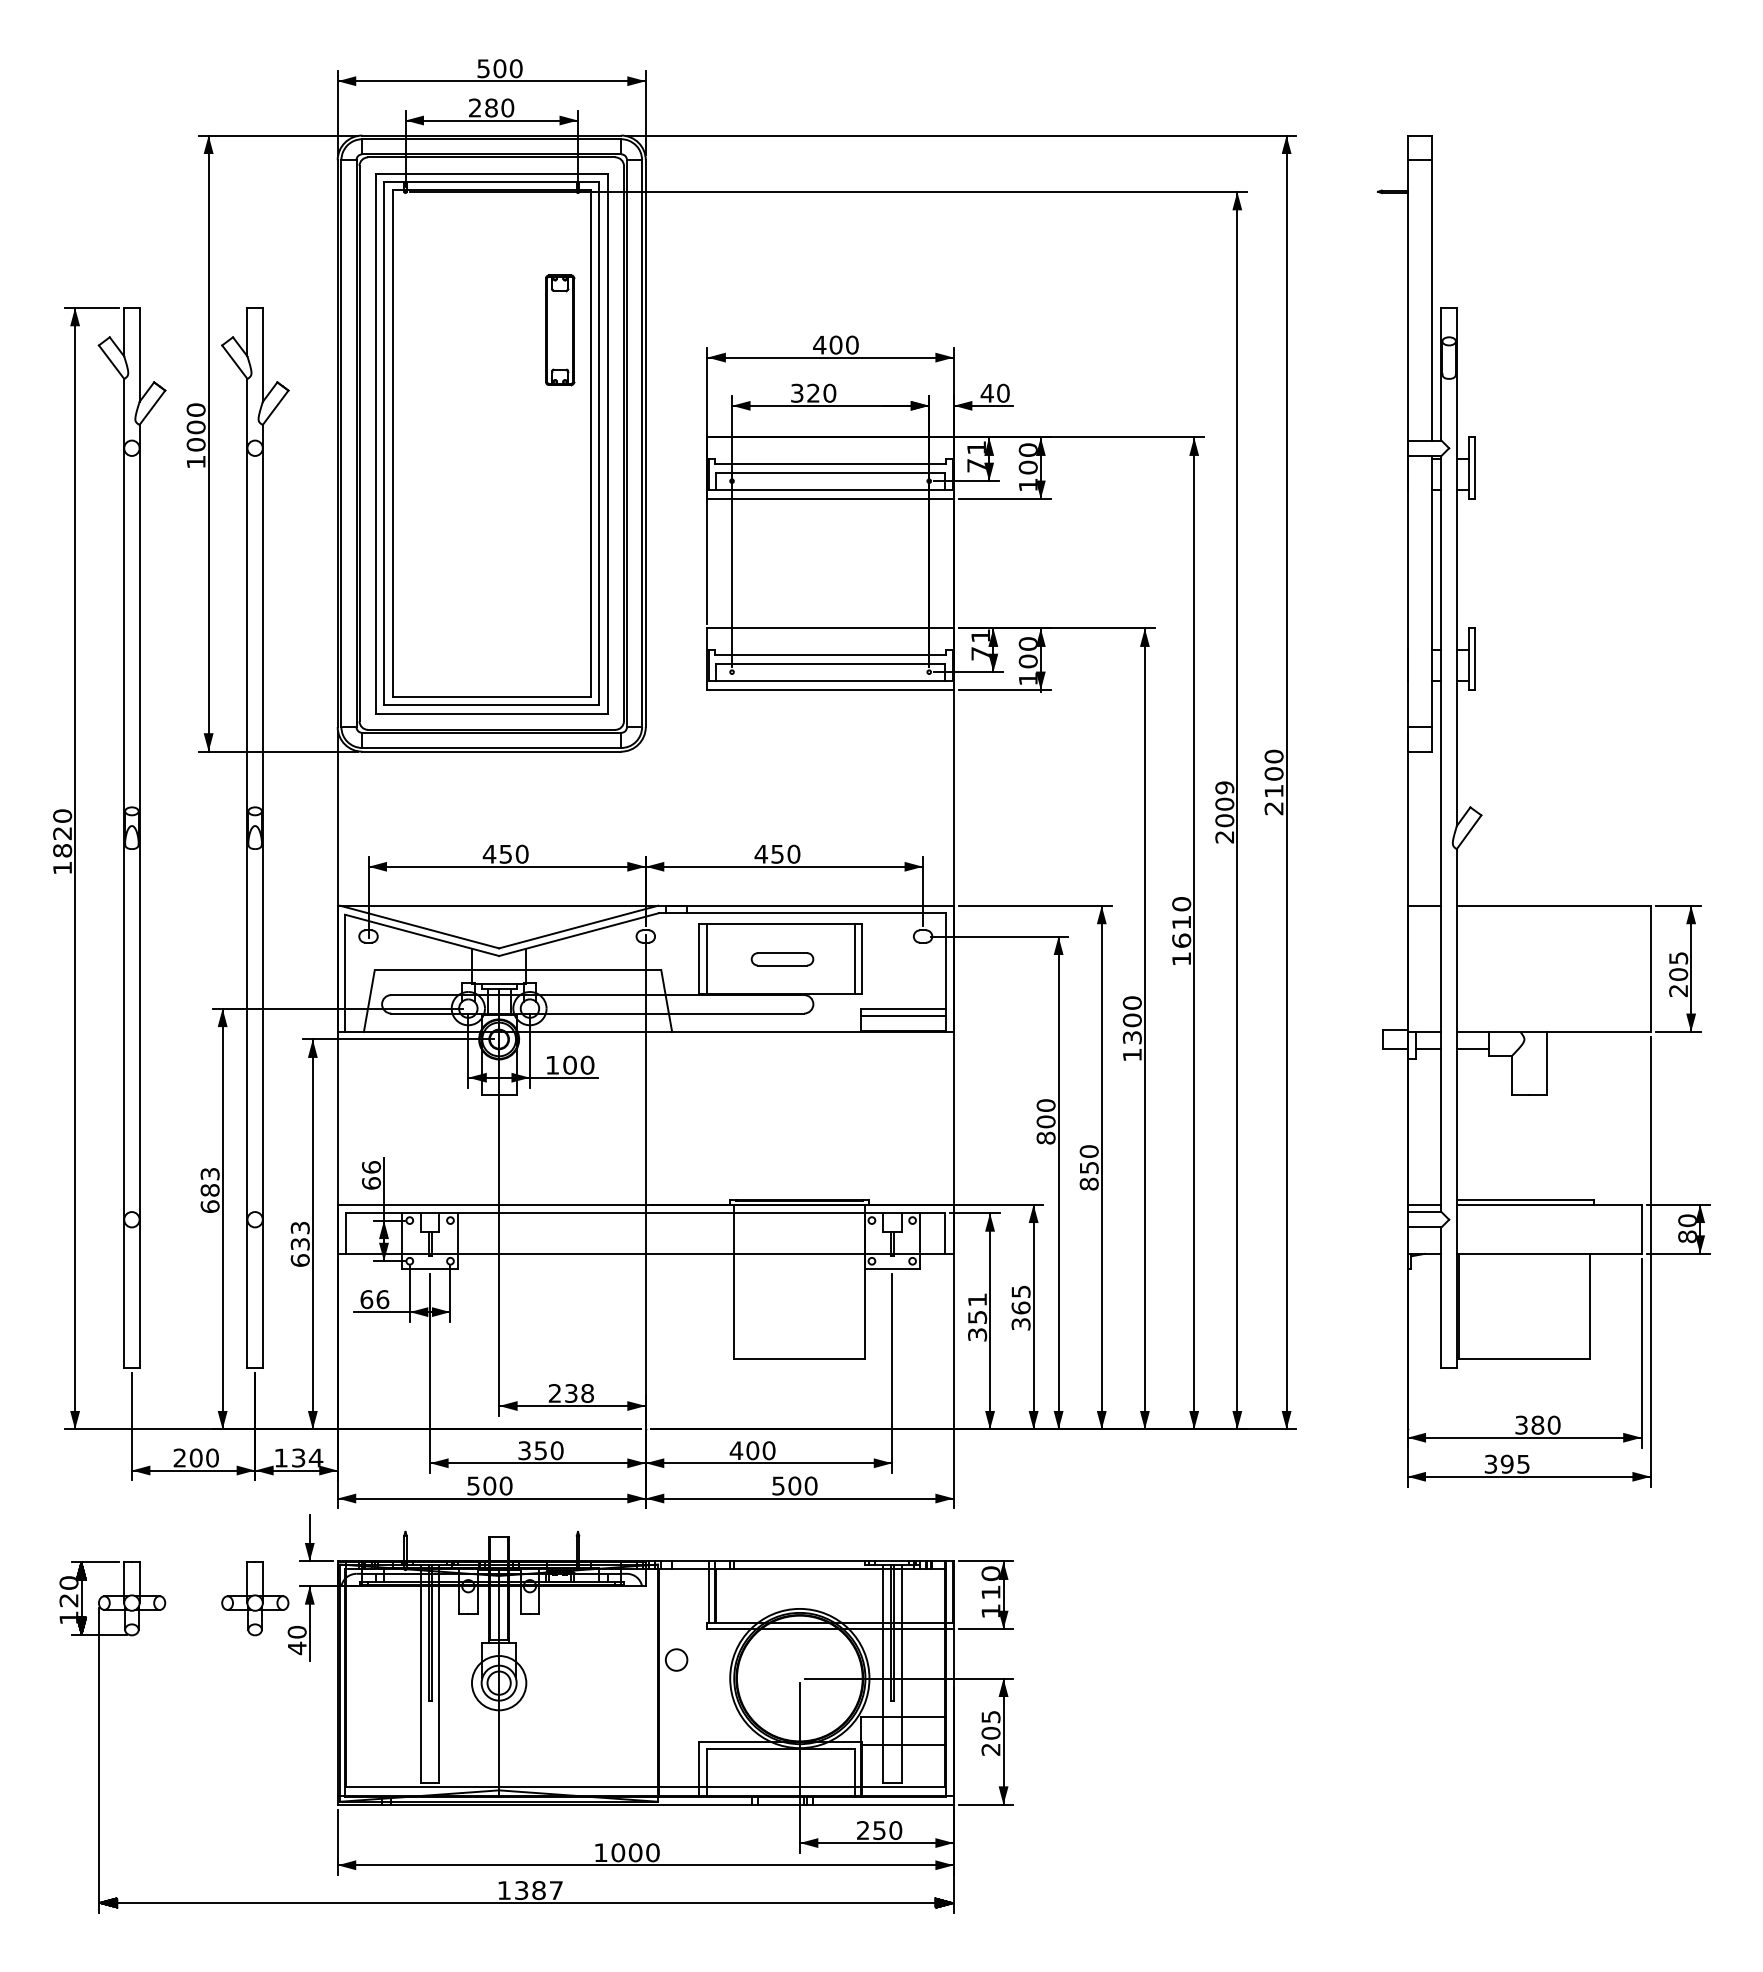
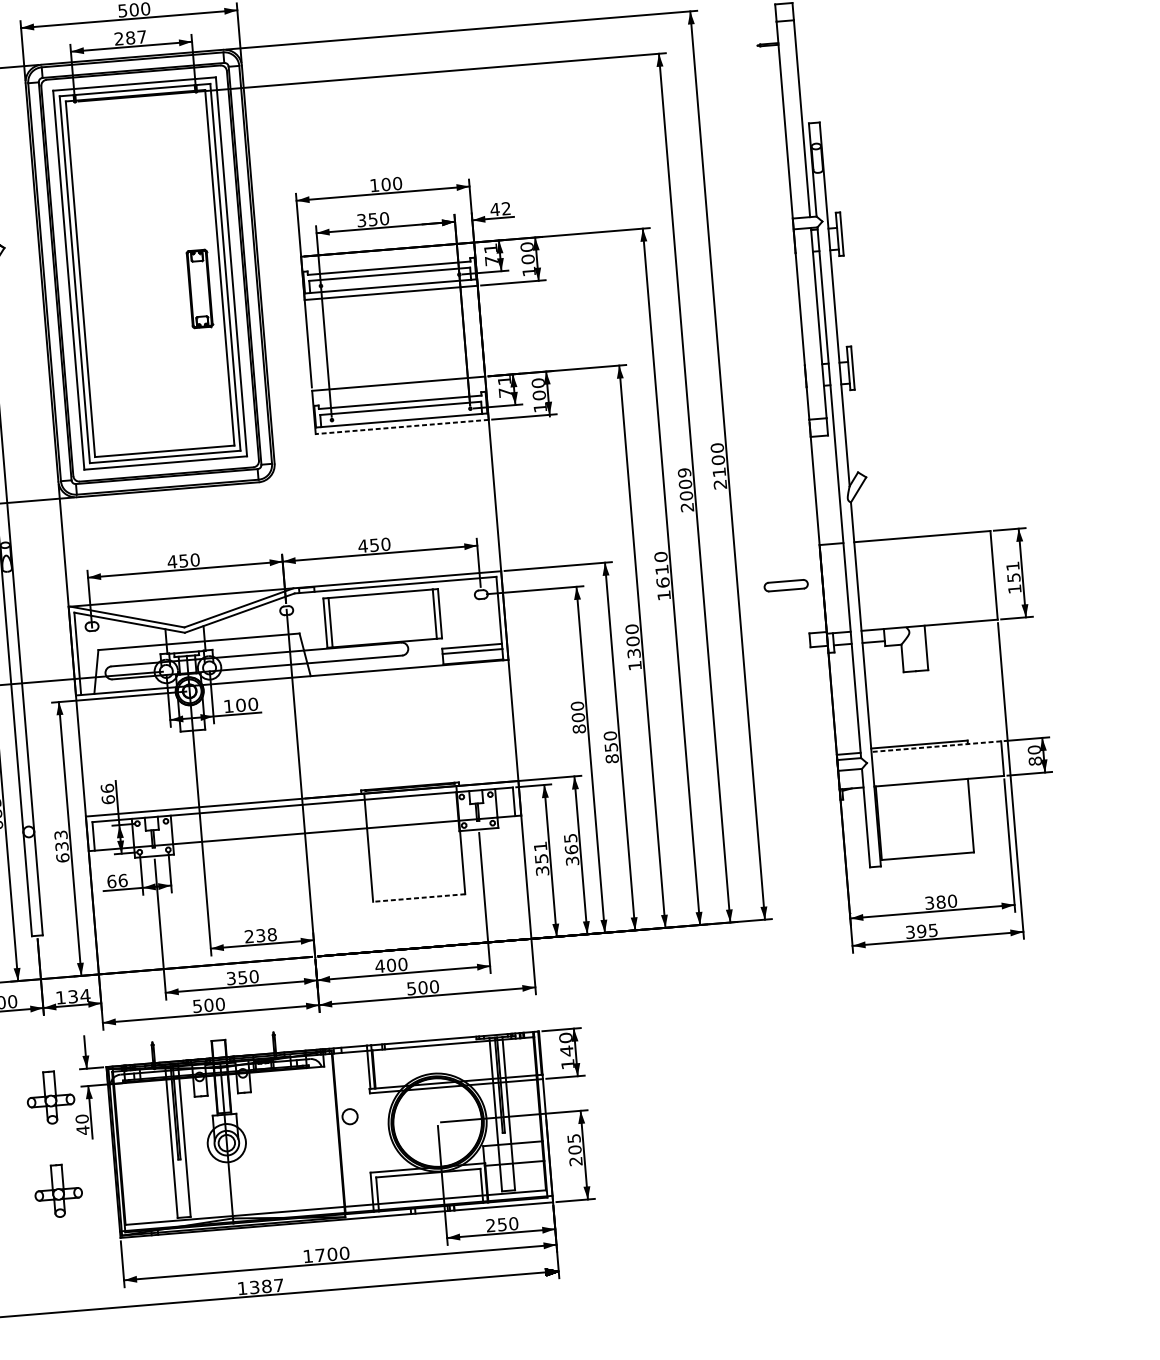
text: (507, 107) -> (141, 36), 280 -> 287
part: (560, 330) -> (200, 289), moved
text: (819, 344) -> (374, 185), 400 -> 100
text: (813, 392) -> (373, 219), 320 -> 350
text: (1003, 392) -> (506, 208), 40 -> 42
line: (830, 690) -> (402, 427), solid -> dashed
part: (782, 959) -> (786, 585), moved
text: (1678, 974) -> (1013, 577), 205 -> 151
line: (1548, 1204) -> (935, 746), solid -> dashed
line: (799, 1358) -> (418, 897), solid -> dashed
text: (990, 1592) -> (566, 1051), 110 -> 140
part: (255, 1731) -> (58, 1191), added
text: (618, 1852) -> (320, 1255), 1000 -> 1700

